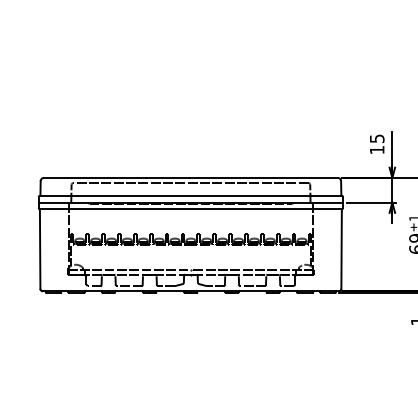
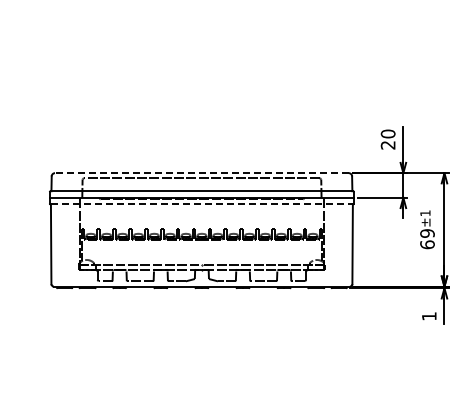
text: (376, 144) -> (387, 139), 15 -> 20
line: (190, 178) -> (201, 173), solid -> dashed
line: (190, 209) -> (201, 204), solid -> dashed

